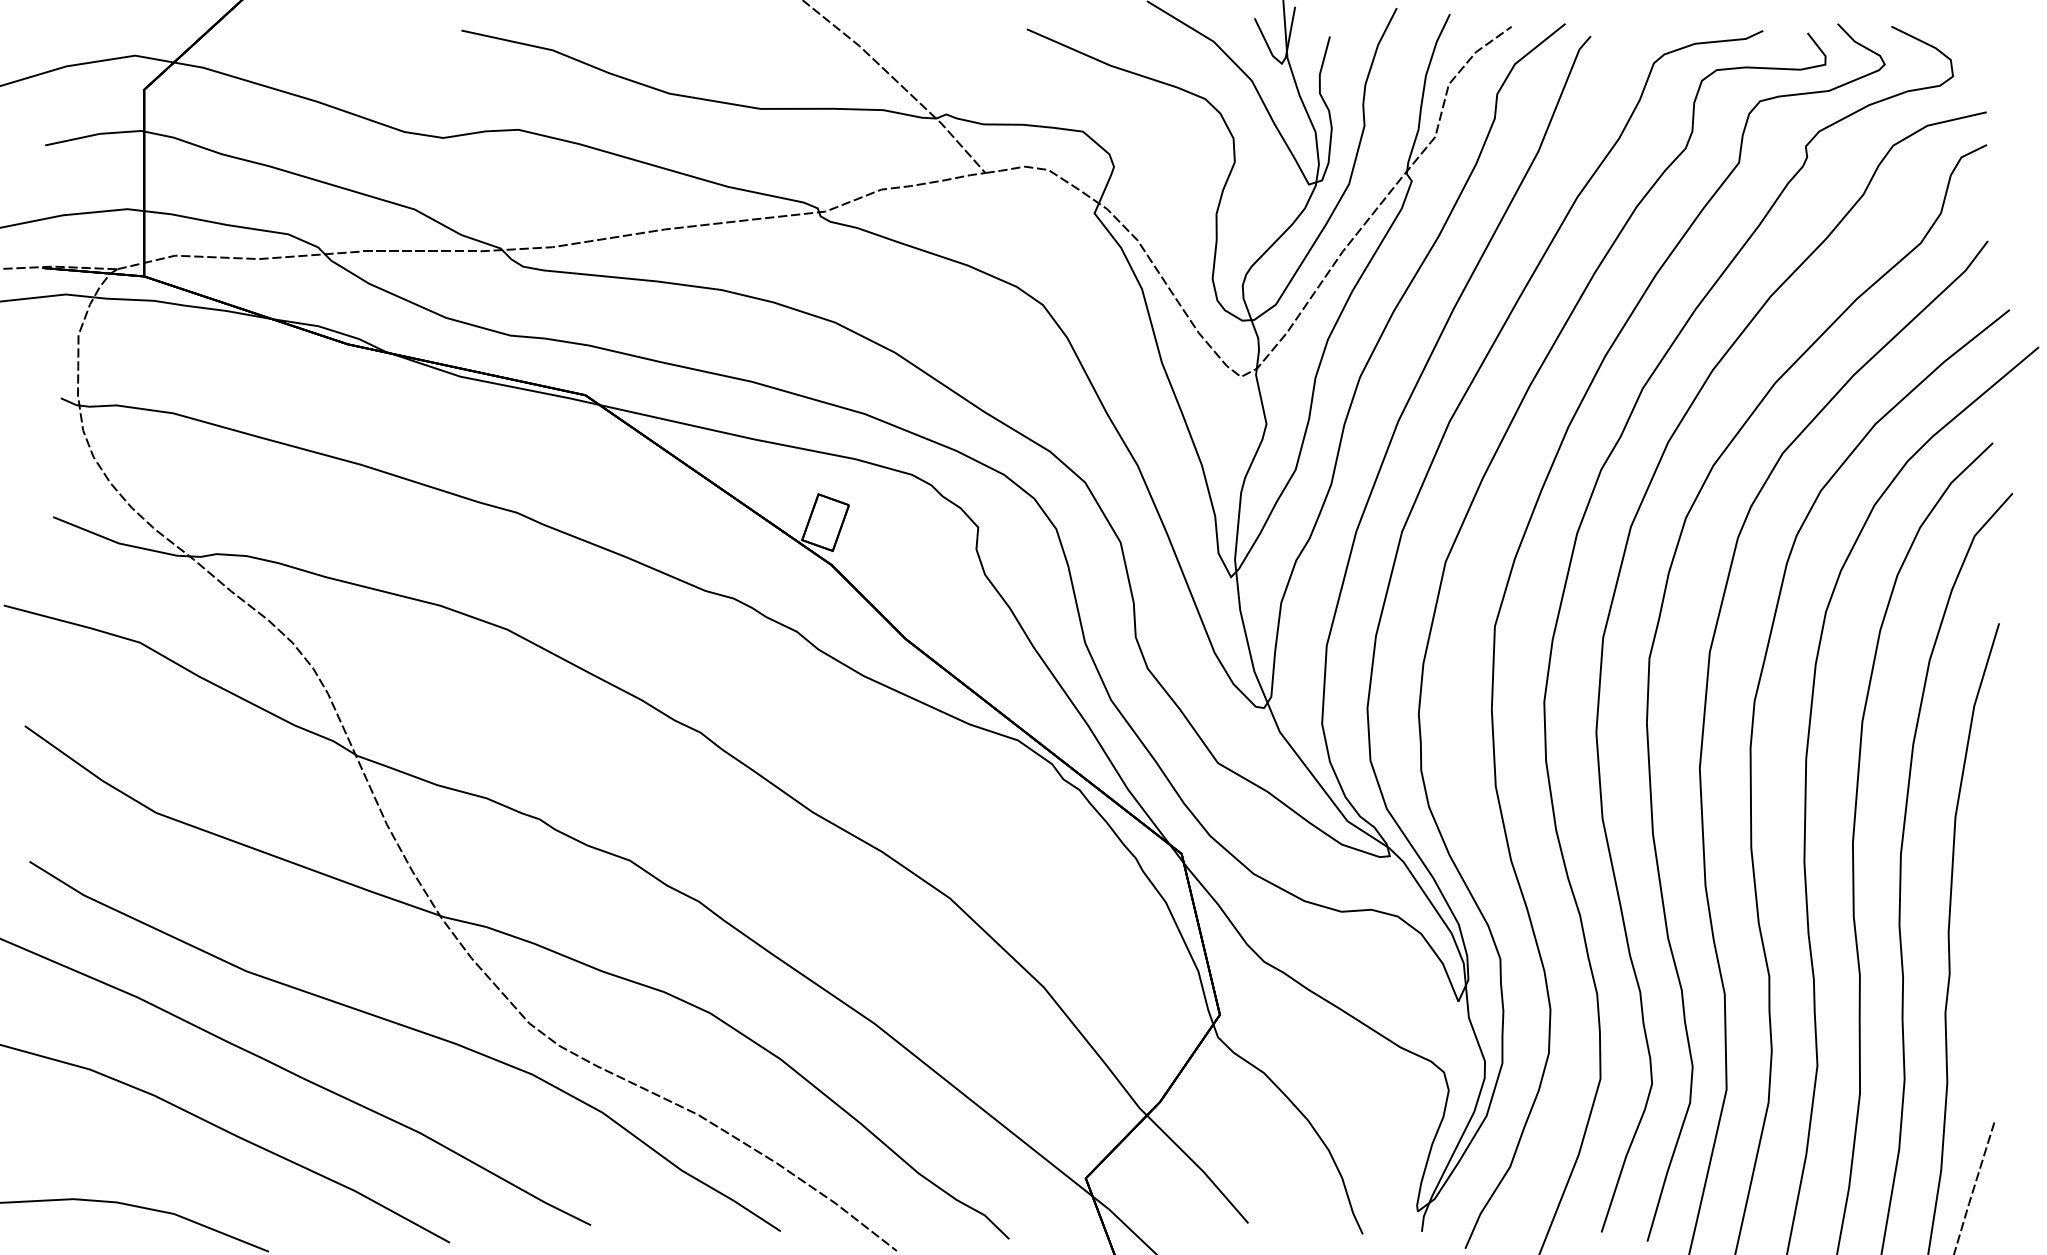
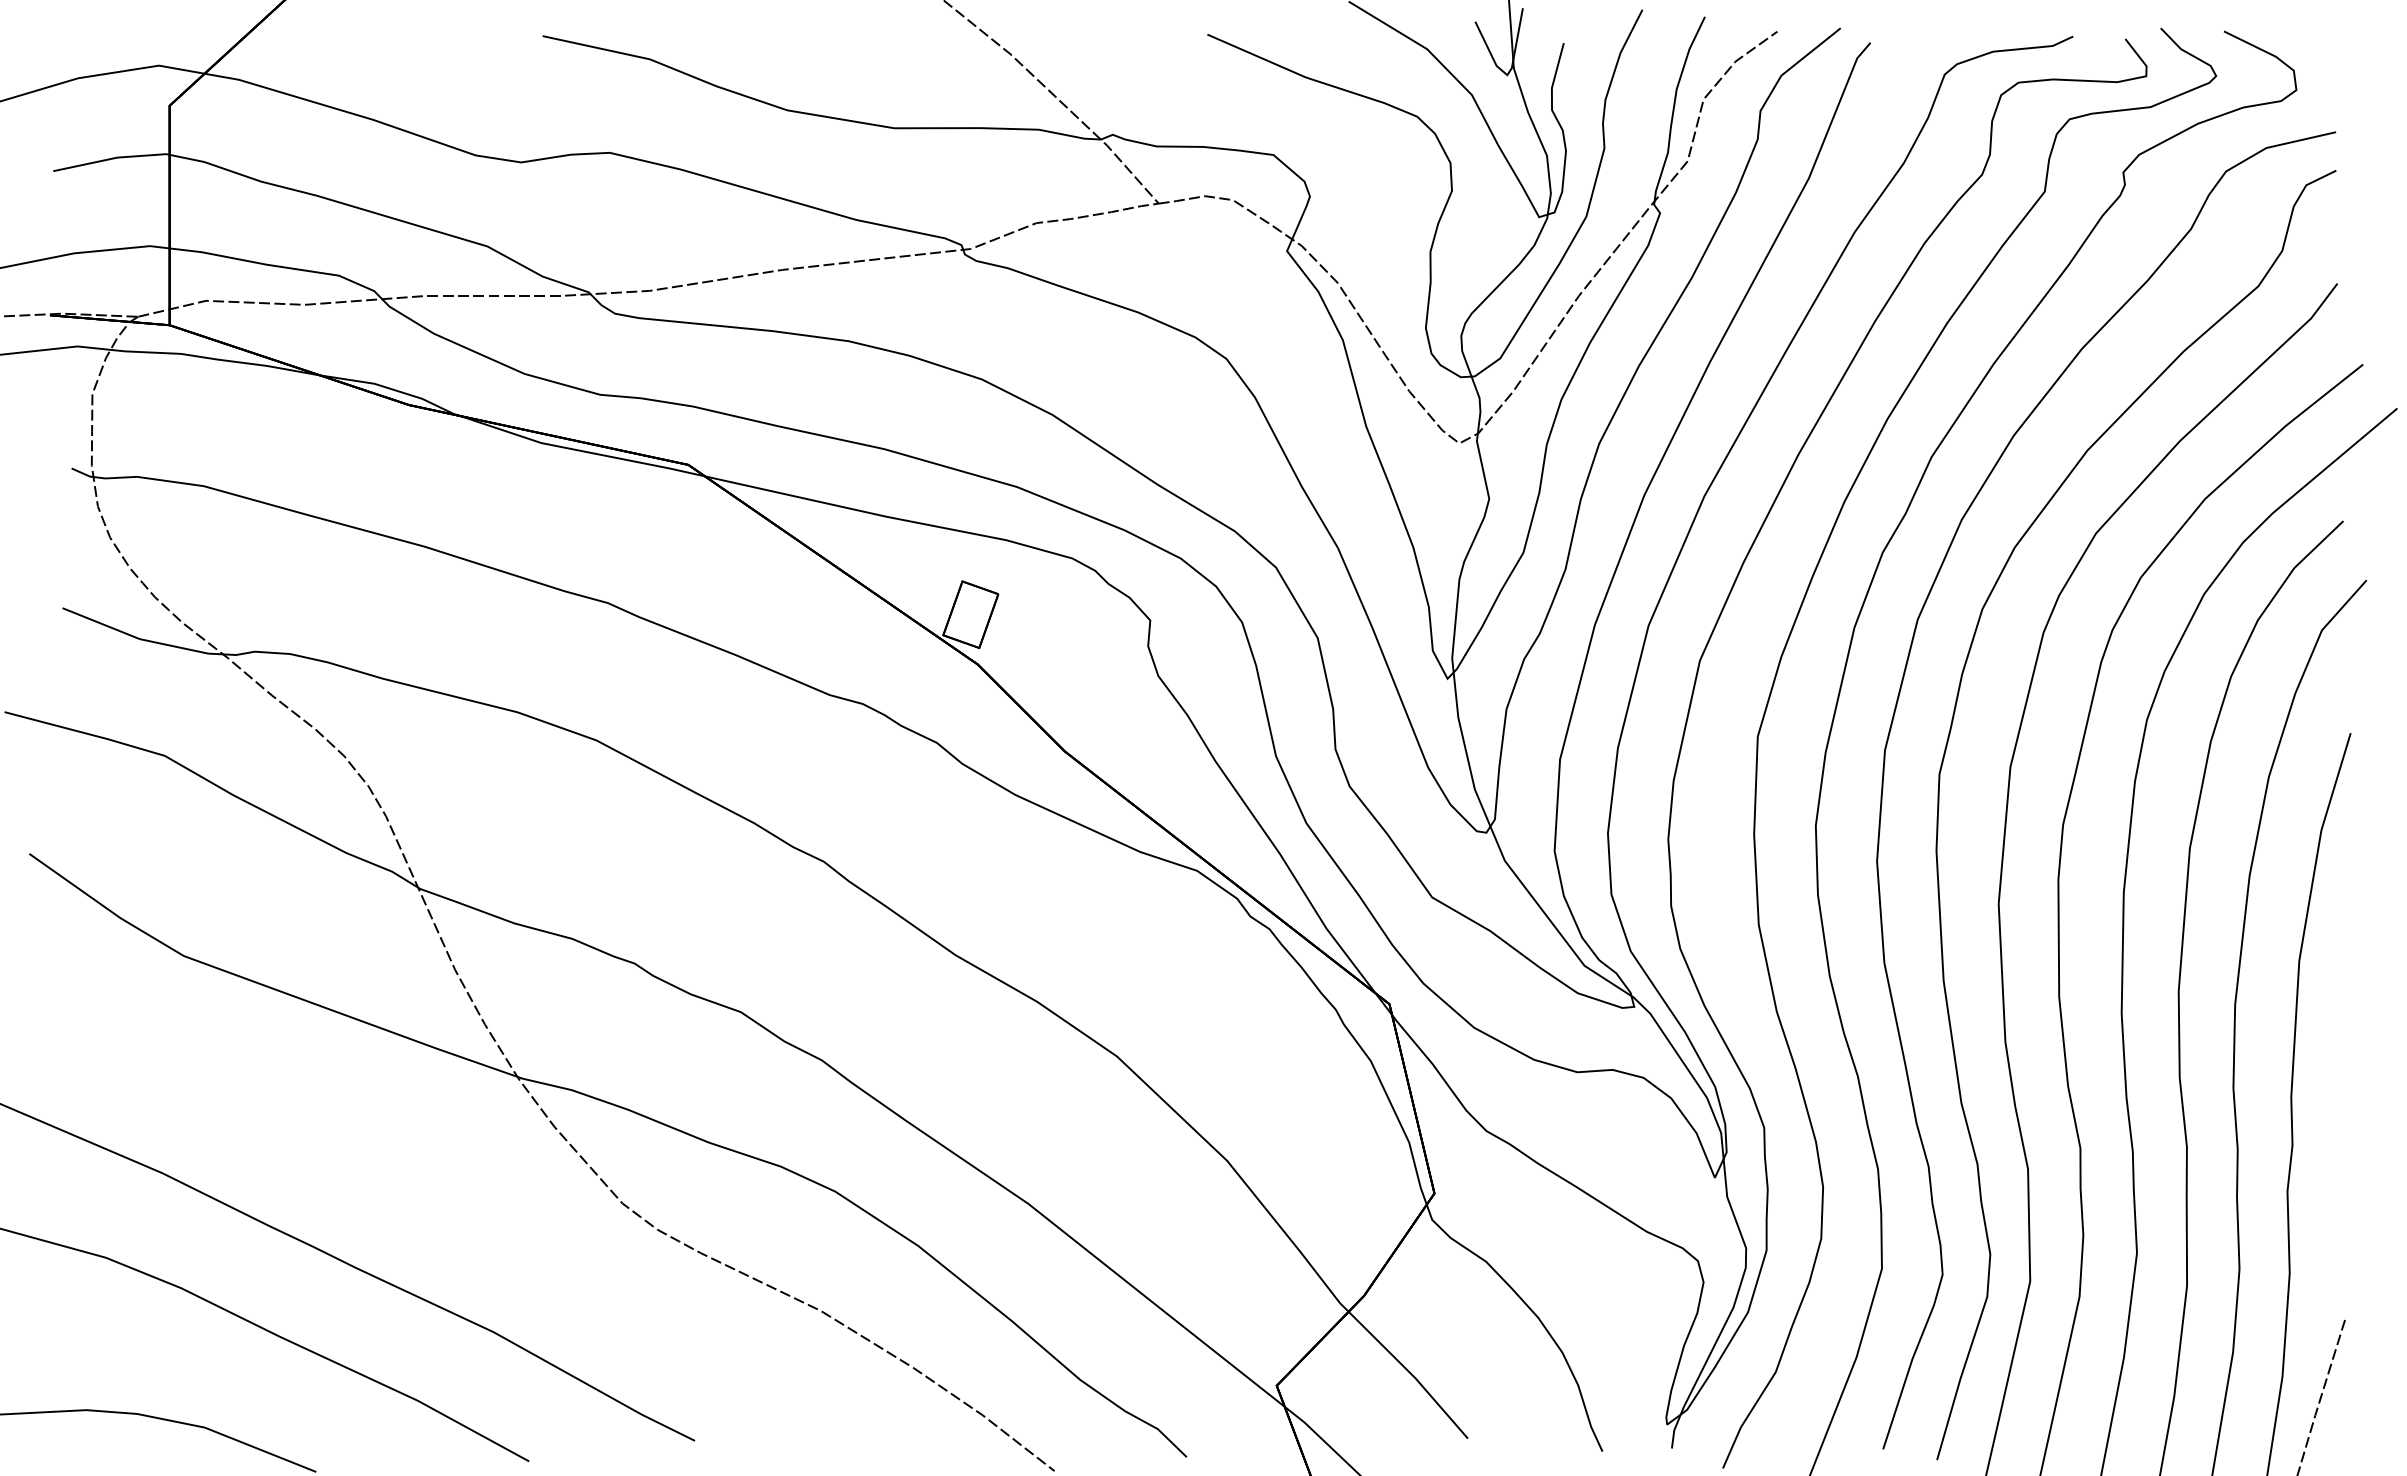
curve: (411, 1029) -> (483, 1210), removed

